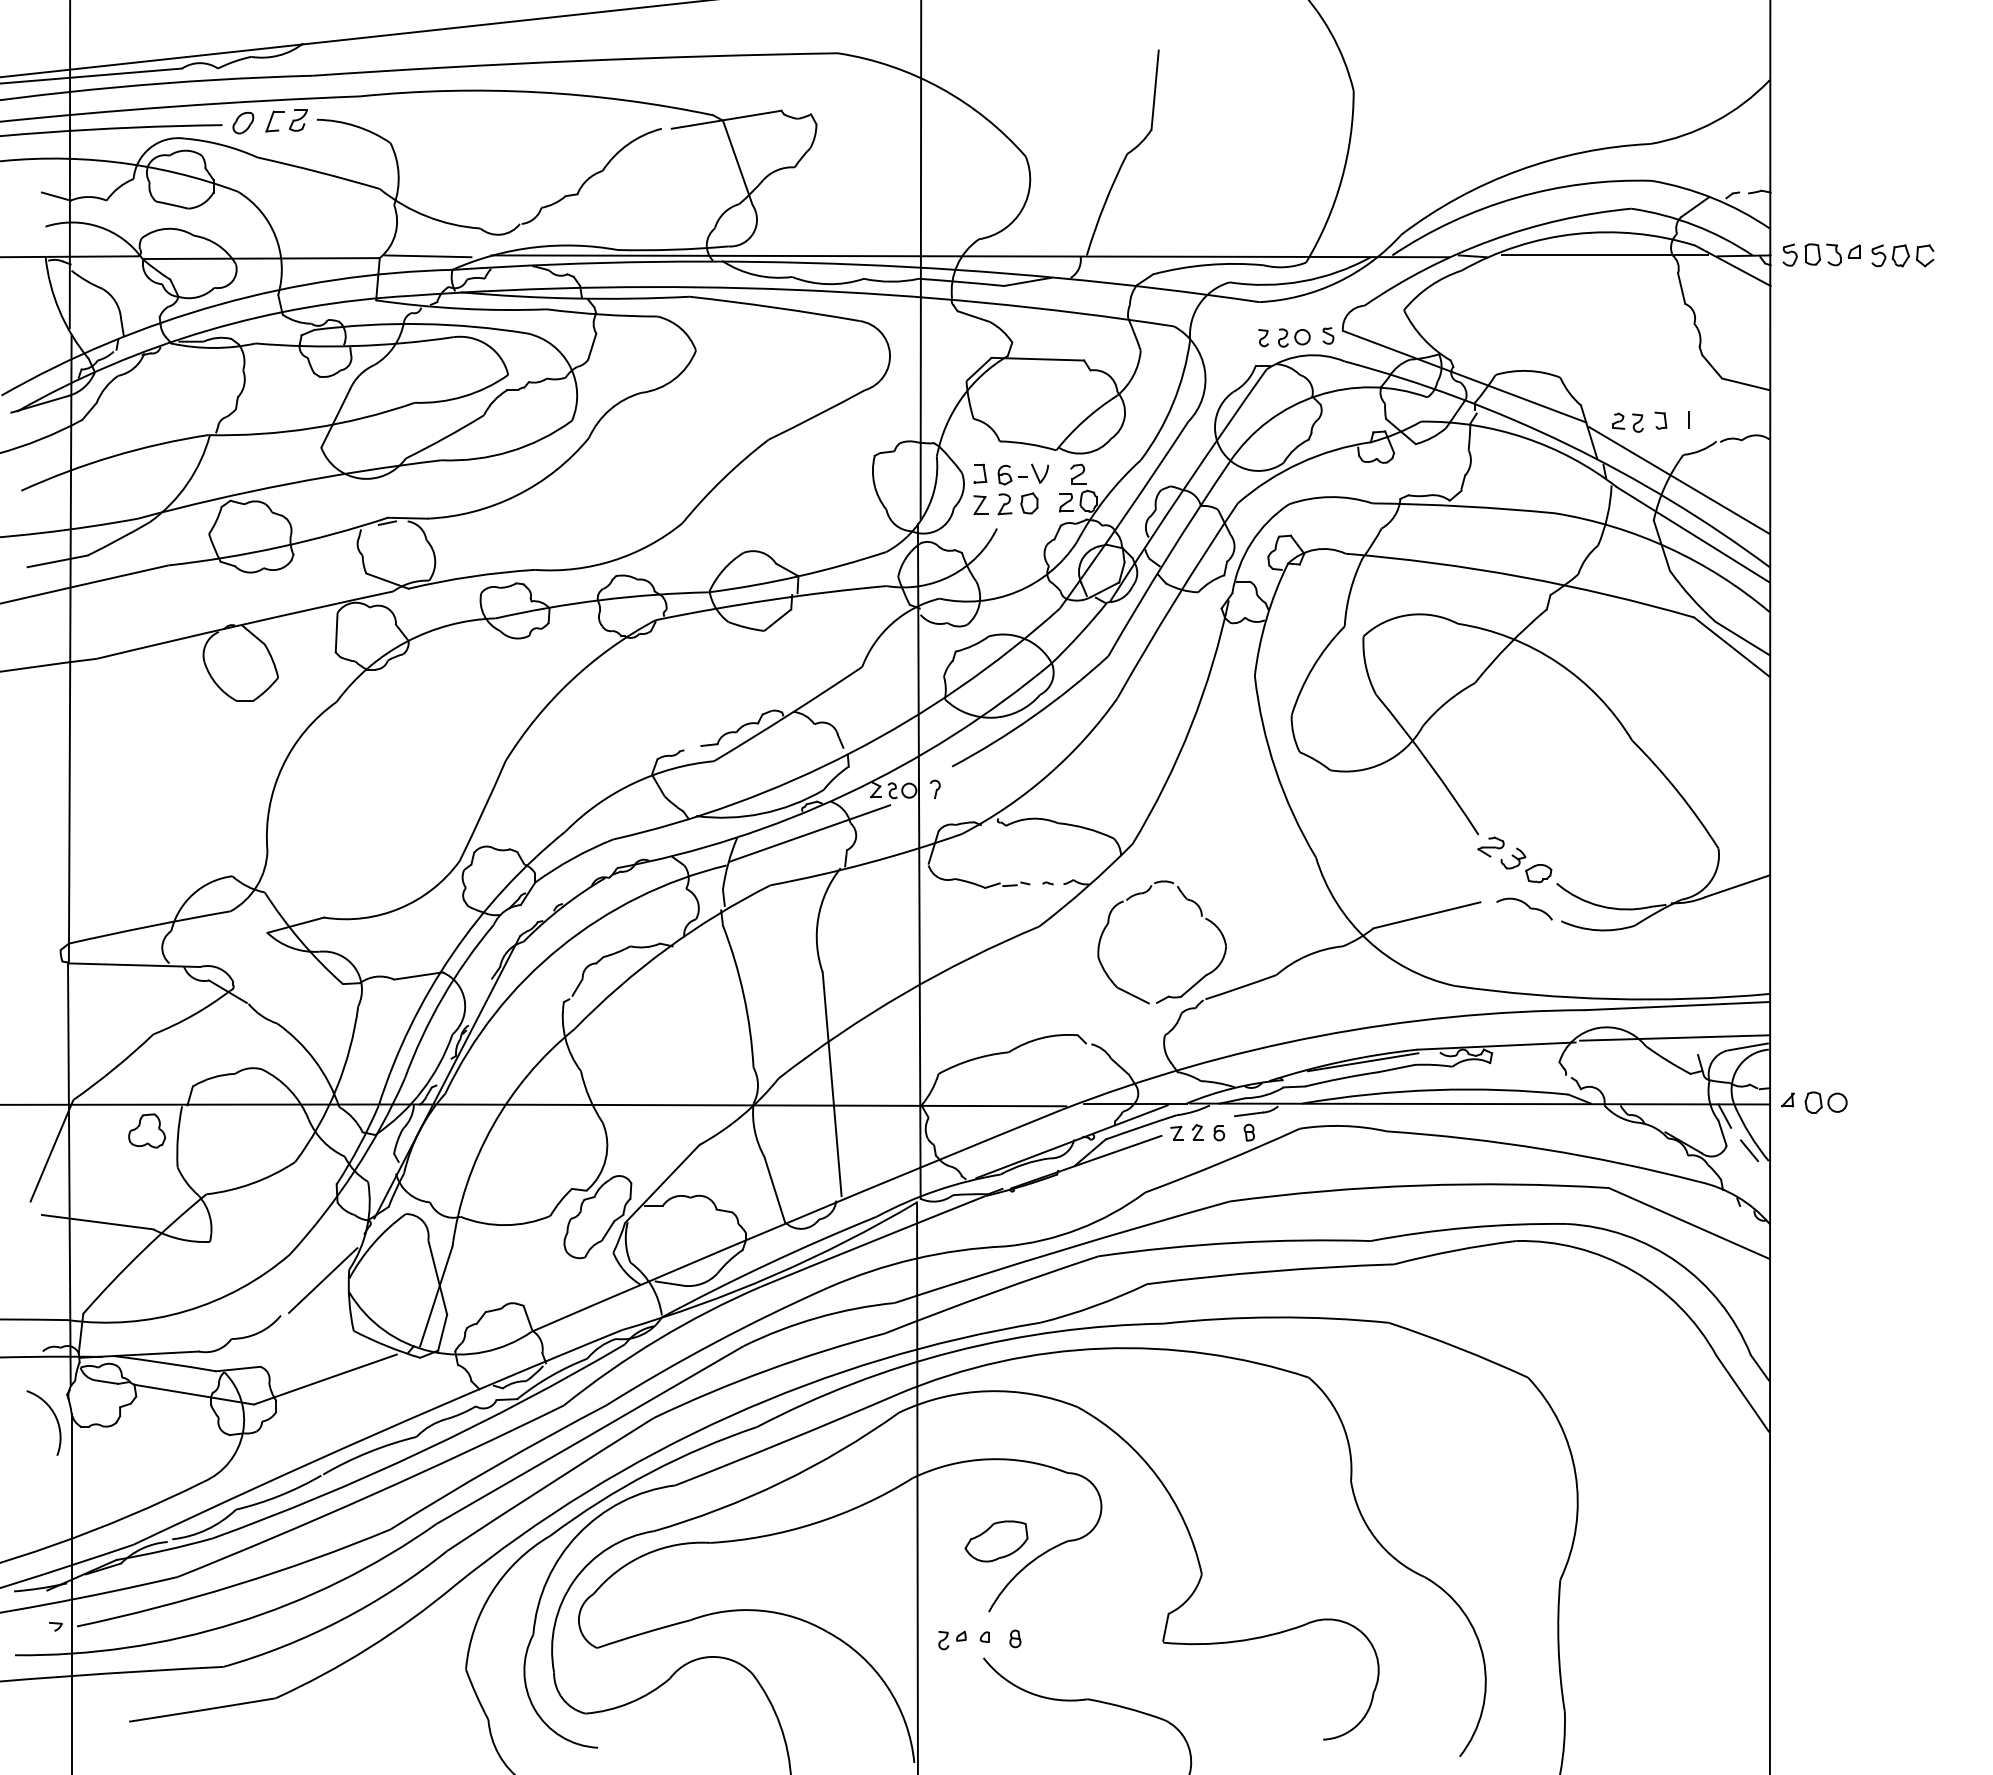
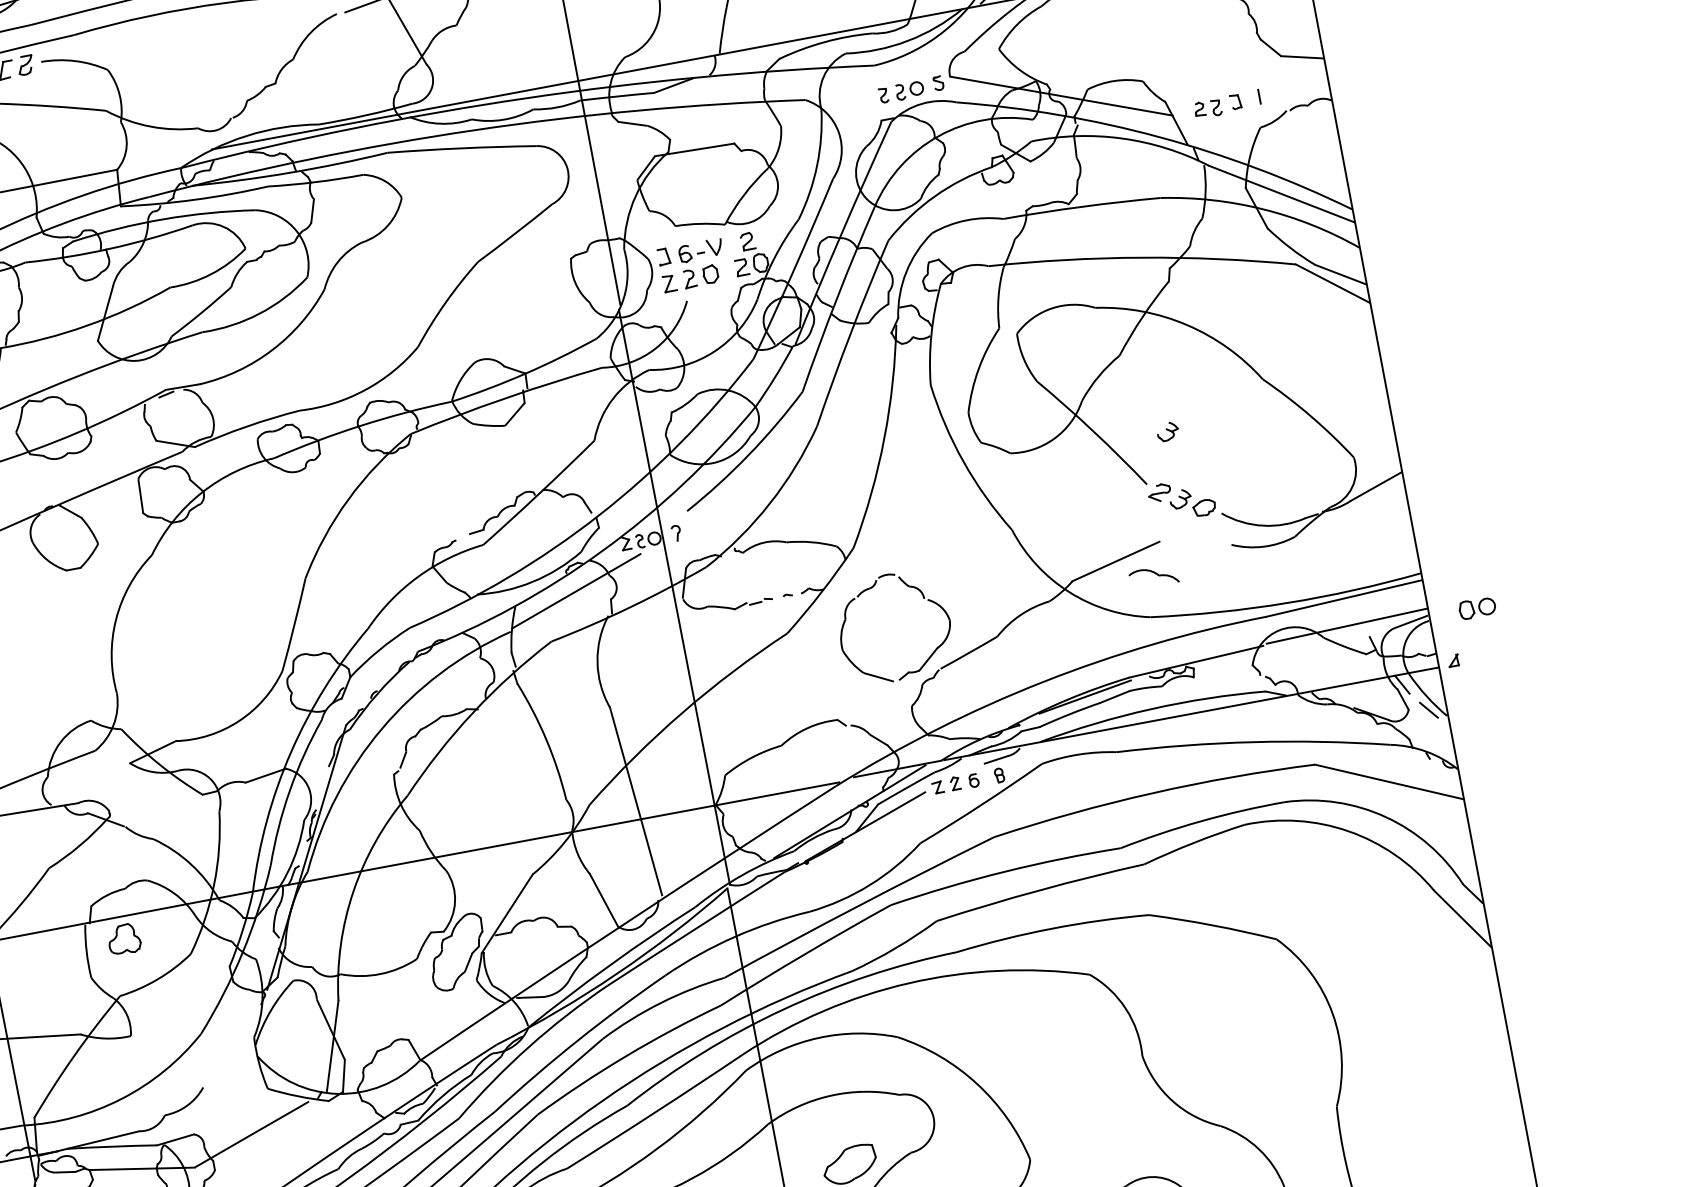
line: (428, 256) -> (158, 160), removed
line: (1679, 480) -> (1261, 149), removed
part: (1513, 779) -> (1167, 431), added
part: (1524, 908) -> (1153, 576), moved
part: (1825, 1102) -> (1476, 608), moved
part: (147, 1130) -> (124, 938), moved
line: (323, 1280) -> (233, 1050), removed

